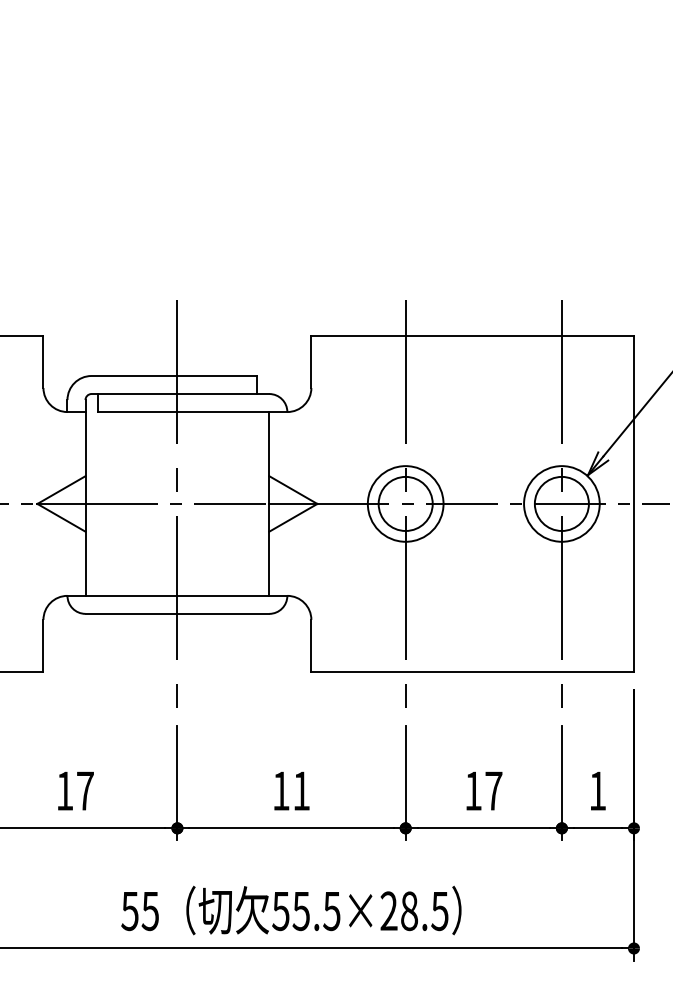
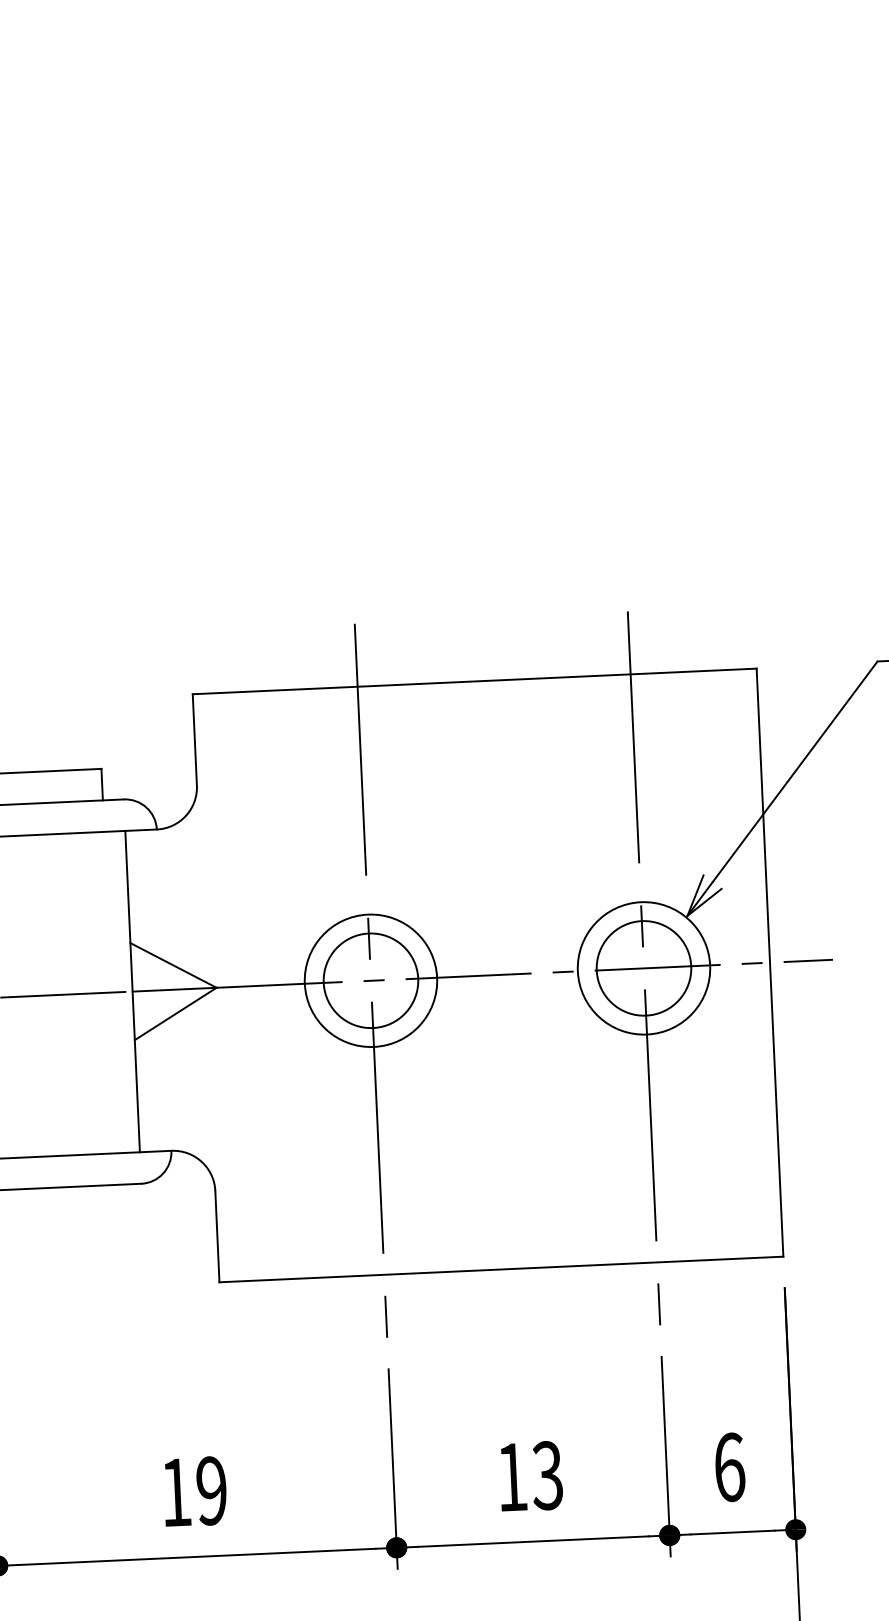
text: (301, 790) -> (211, 1489), 11 -> 19
text: (493, 790) -> (547, 1474), 17 -> 13
text: (597, 790) -> (728, 1466), 1 -> 6

